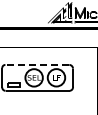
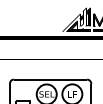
line: (37, 64) -> (50, 79), dashed -> solid

